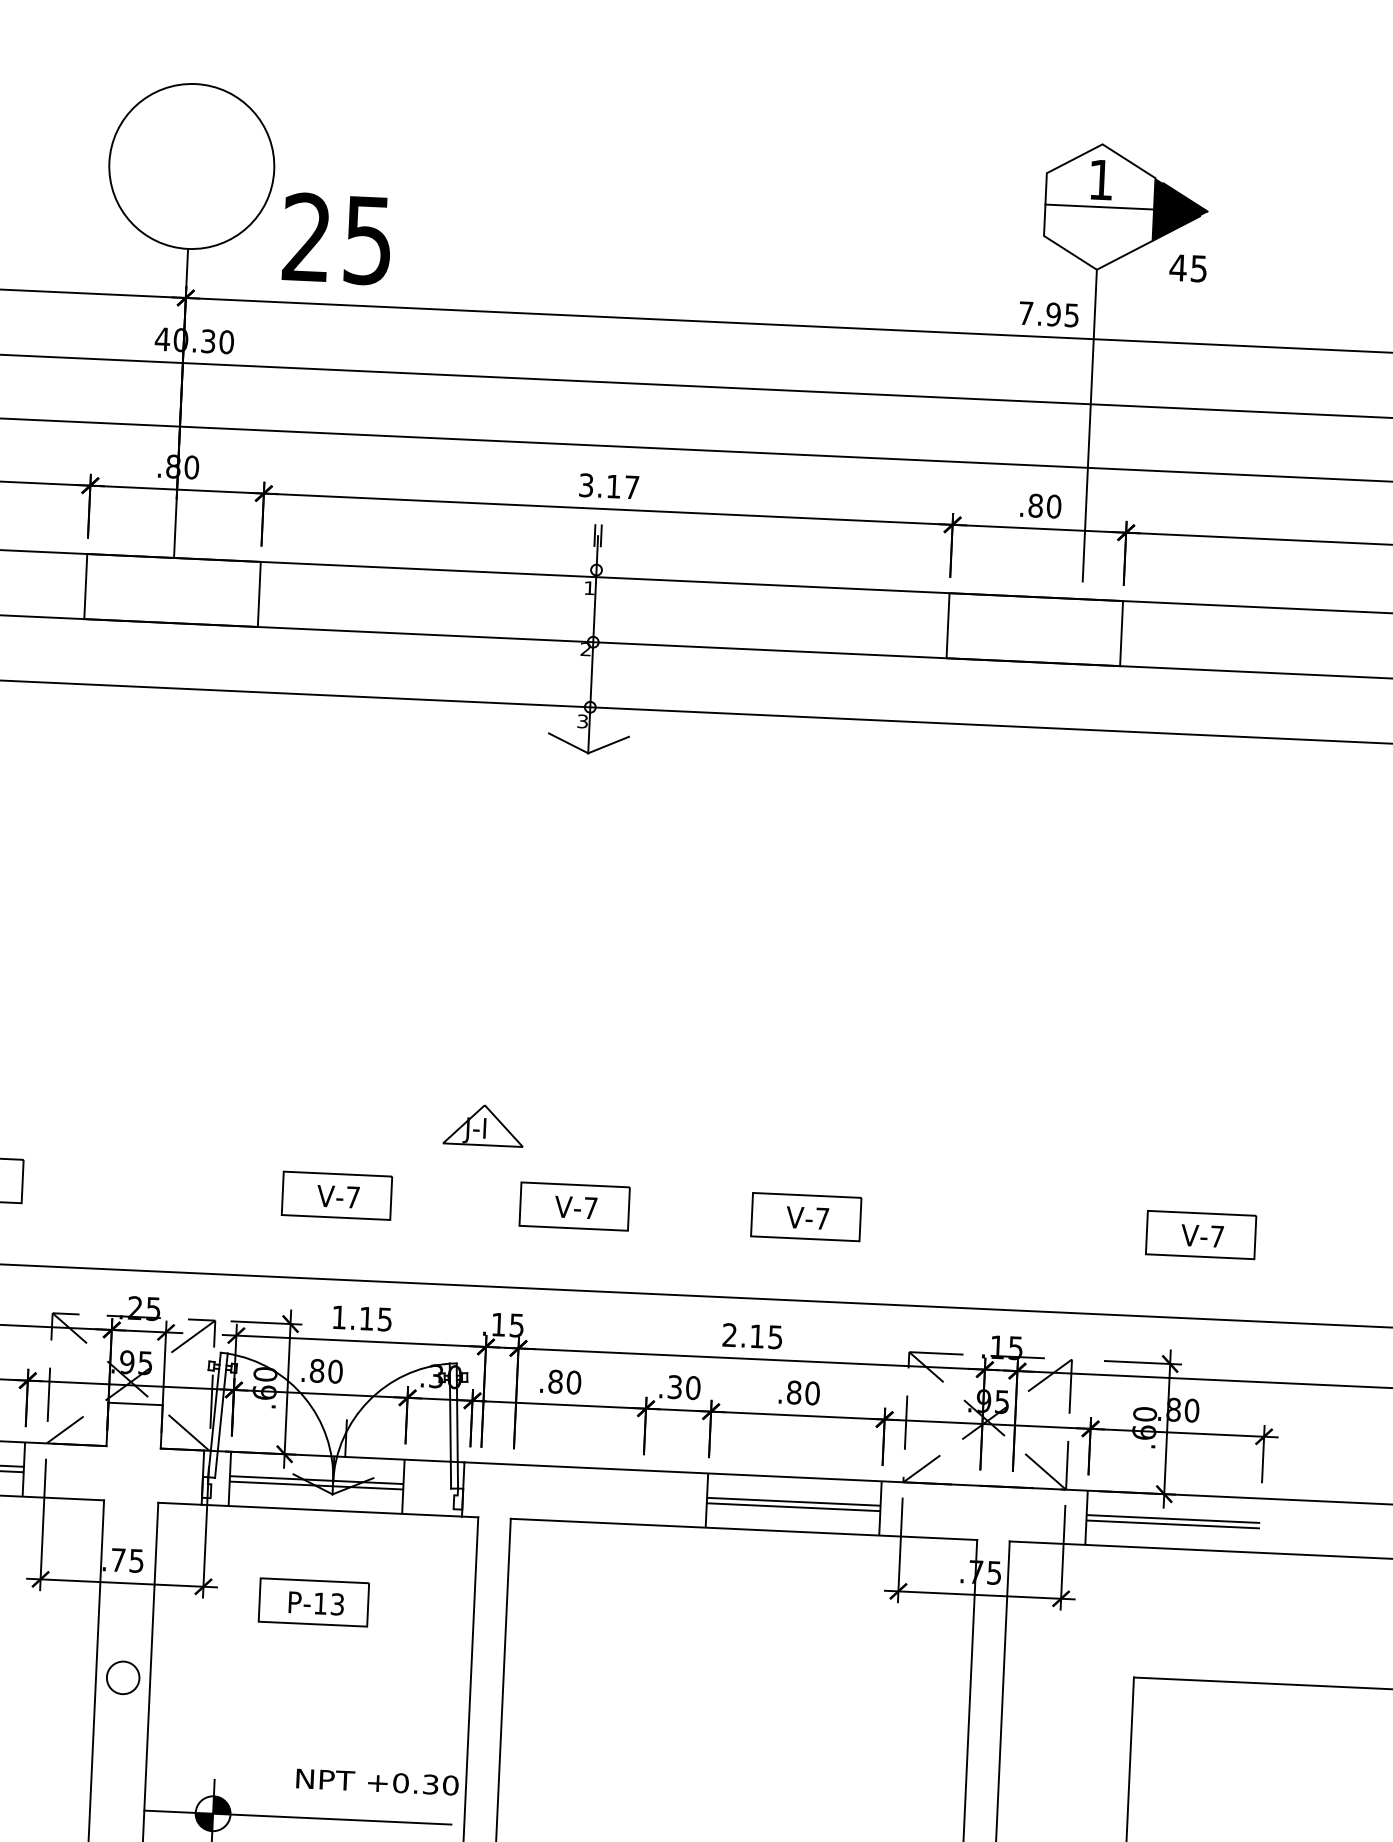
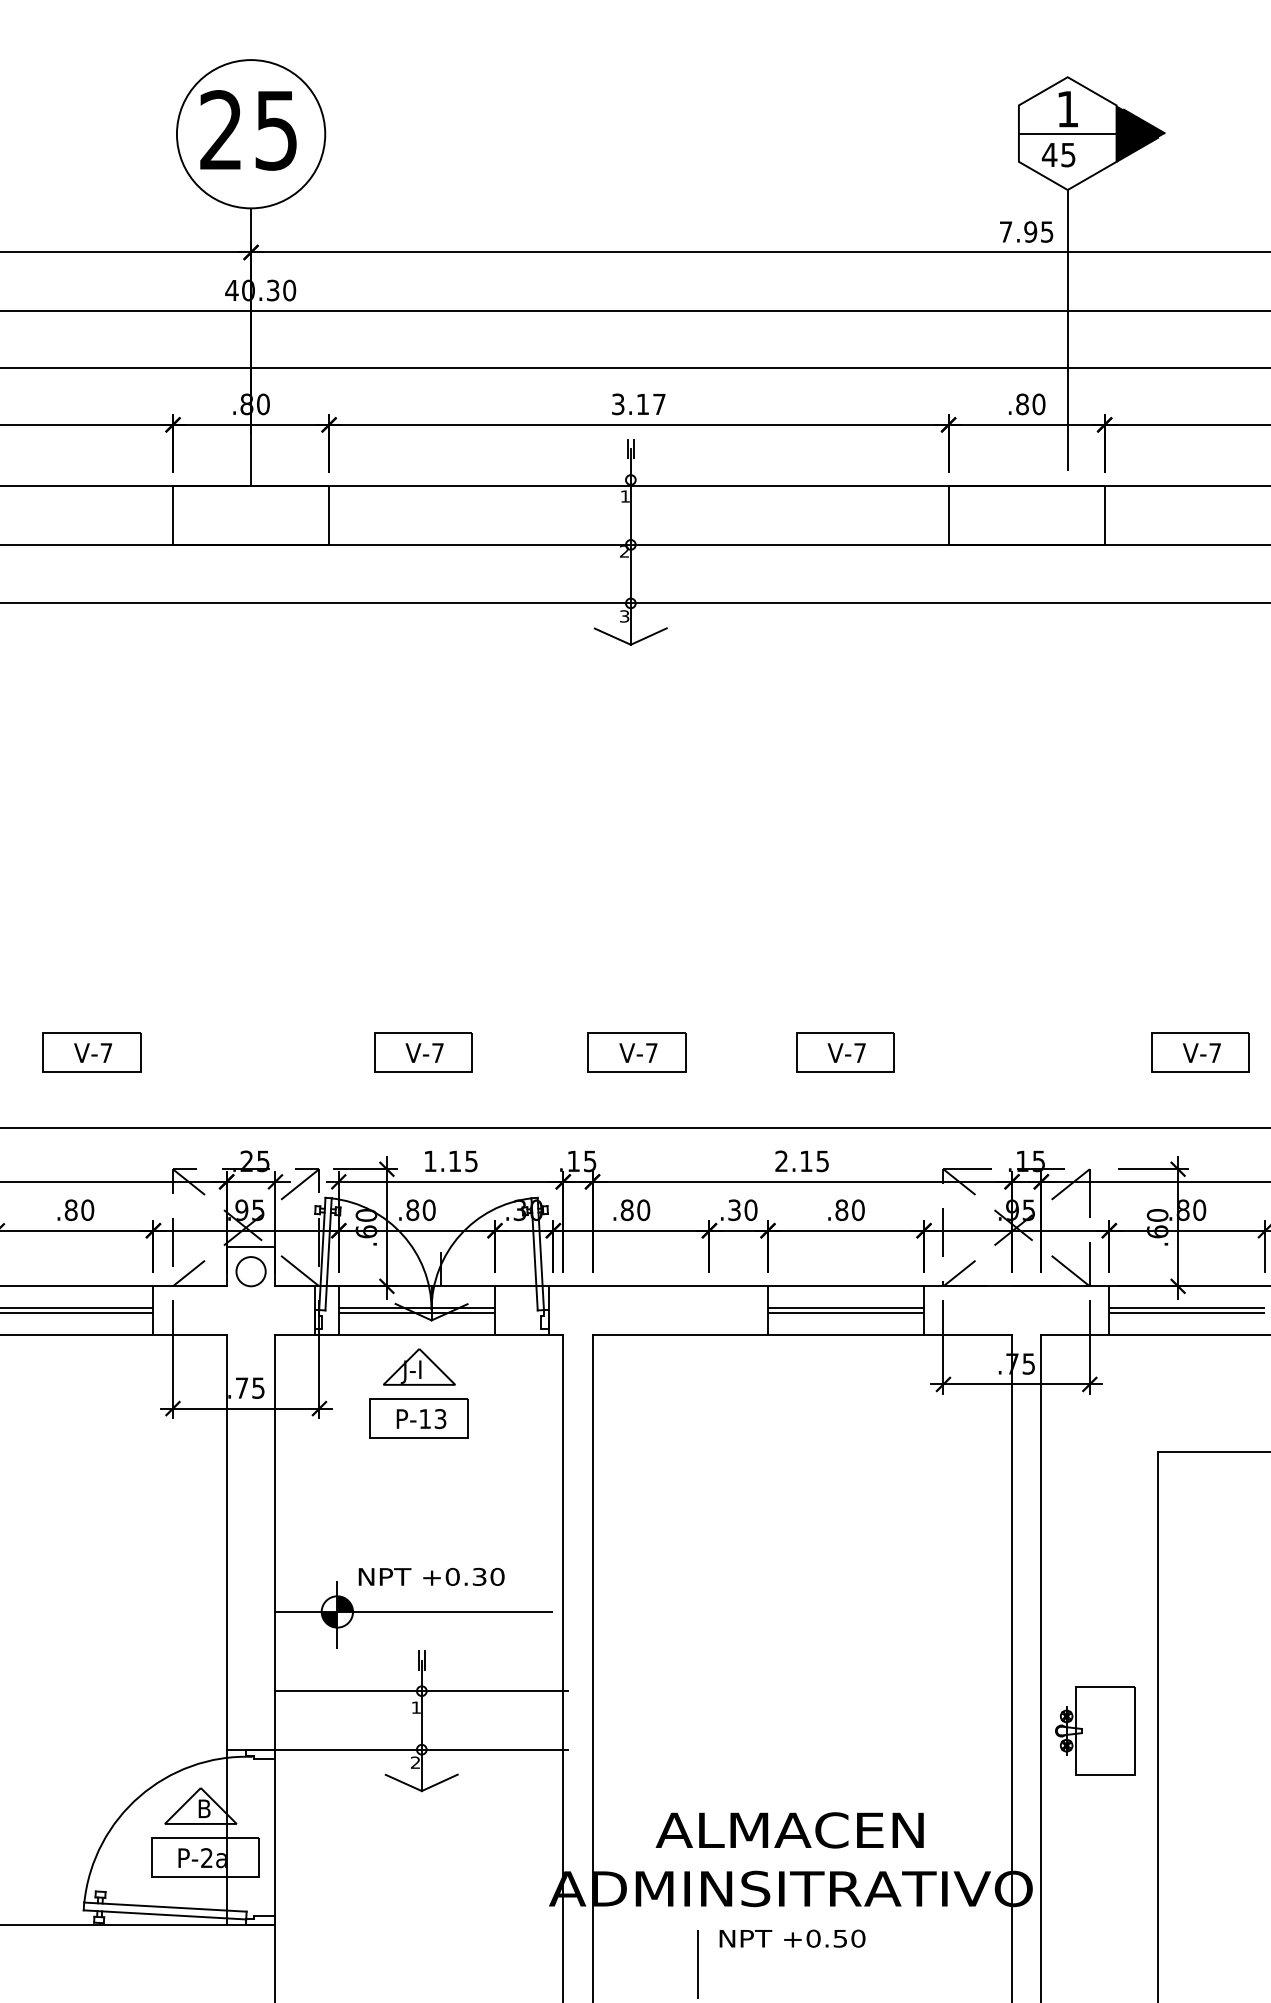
text: (337, 239) -> (248, 130), moved
text: (1188, 268) -> (1058, 155), moved
part: (484, 1124) -> (419, 1366), moved
circle: (122, 1677) -> (250, 1271), moved
text: (377, 1781) -> (431, 1576), moved

